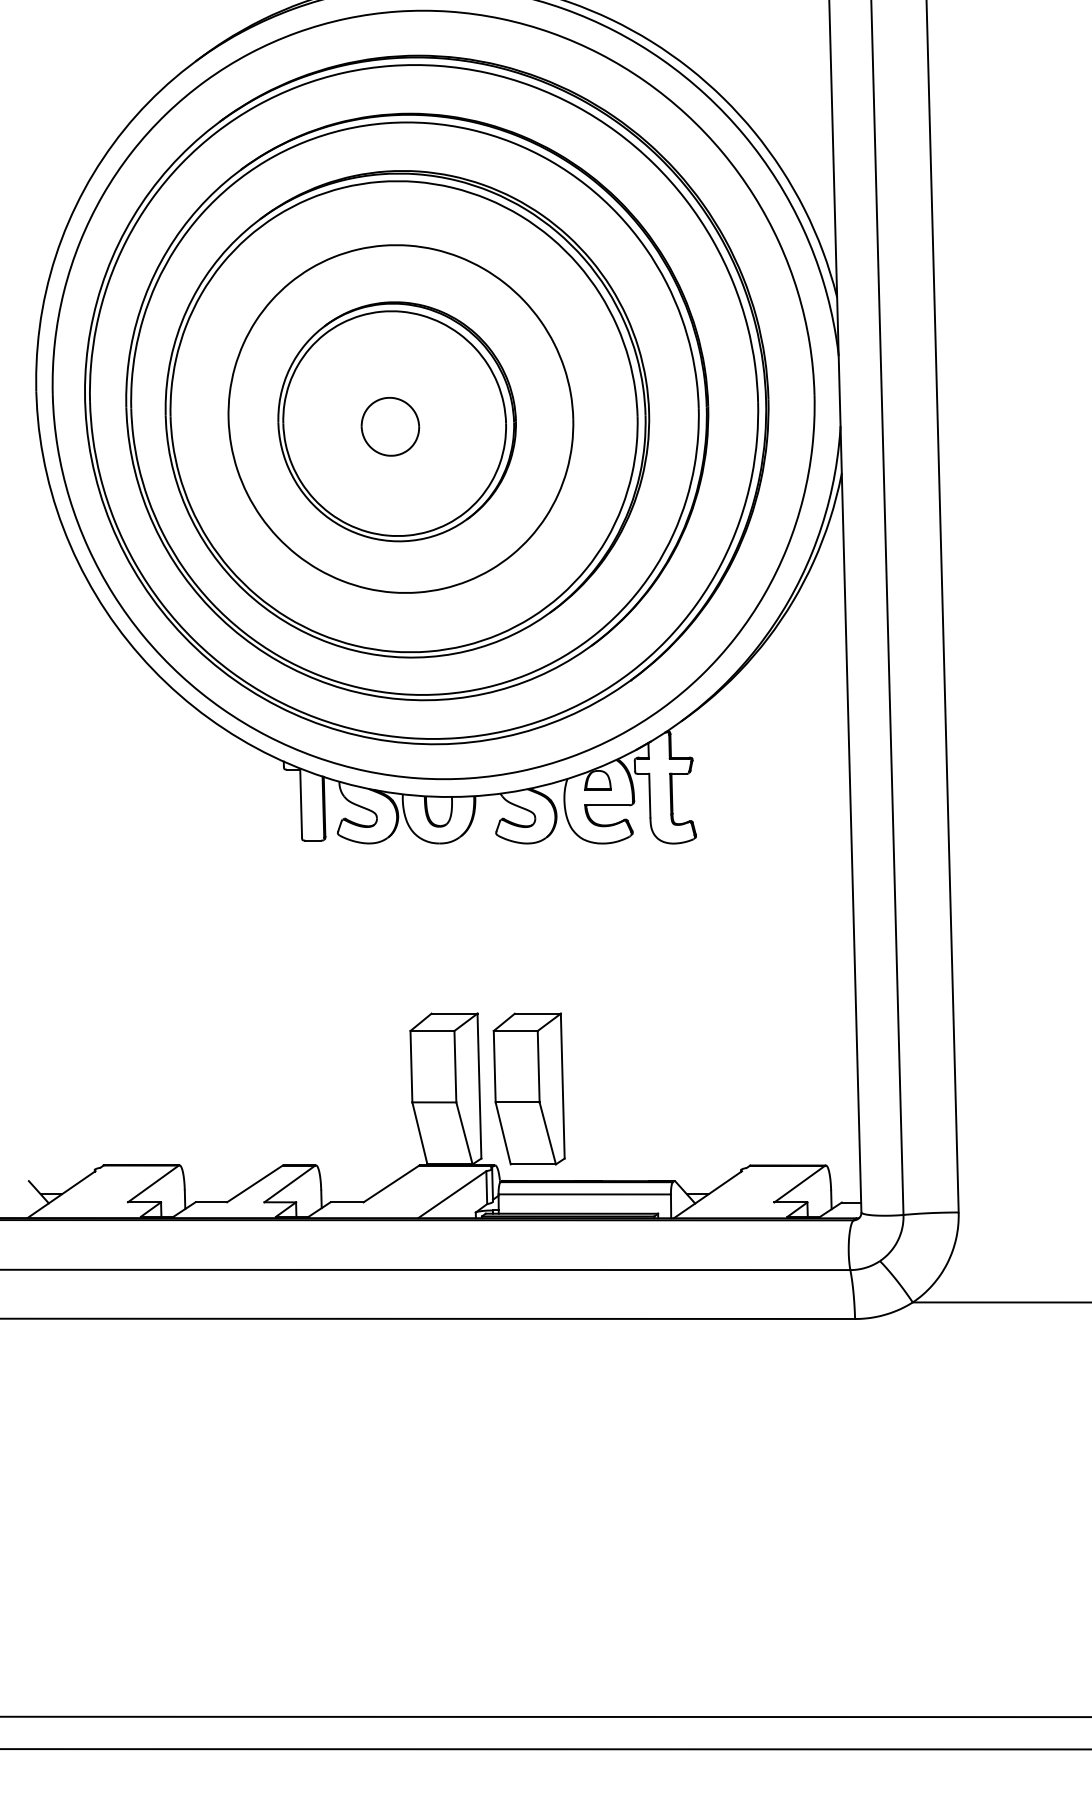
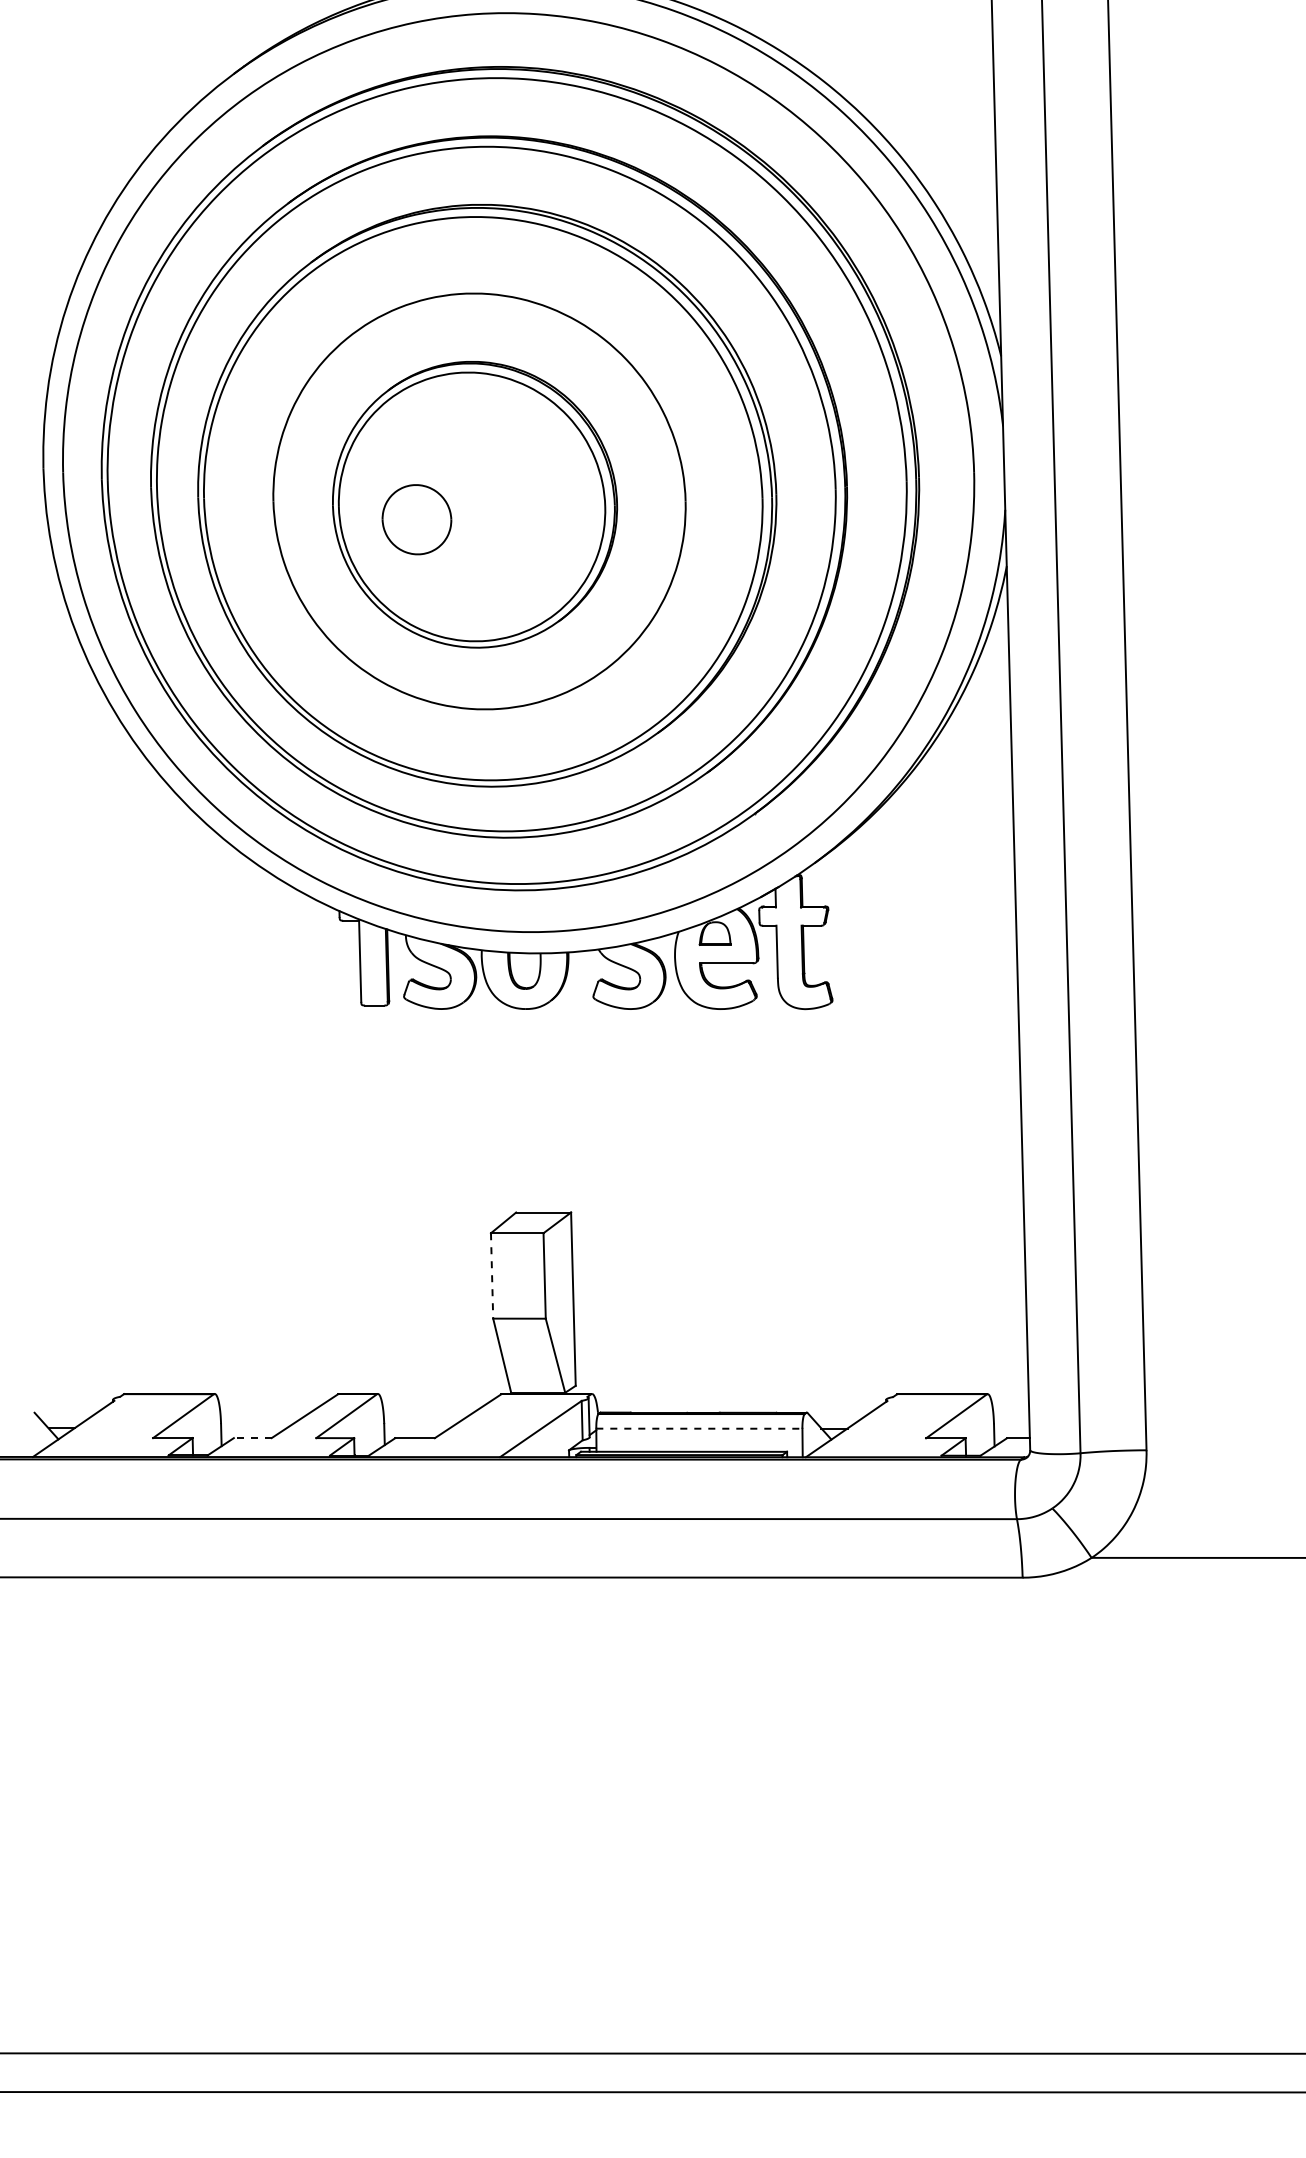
part: (390, 426) -> (416, 519), moved
line: (411, 1066) -> (492, 1275), solid -> dashed
part: (528, 1088) -> (632, 1302), removed
line: (584, 1194) -> (699, 1428), solid -> dashed
line: (211, 1202) -> (252, 1438), solid -> dashed

